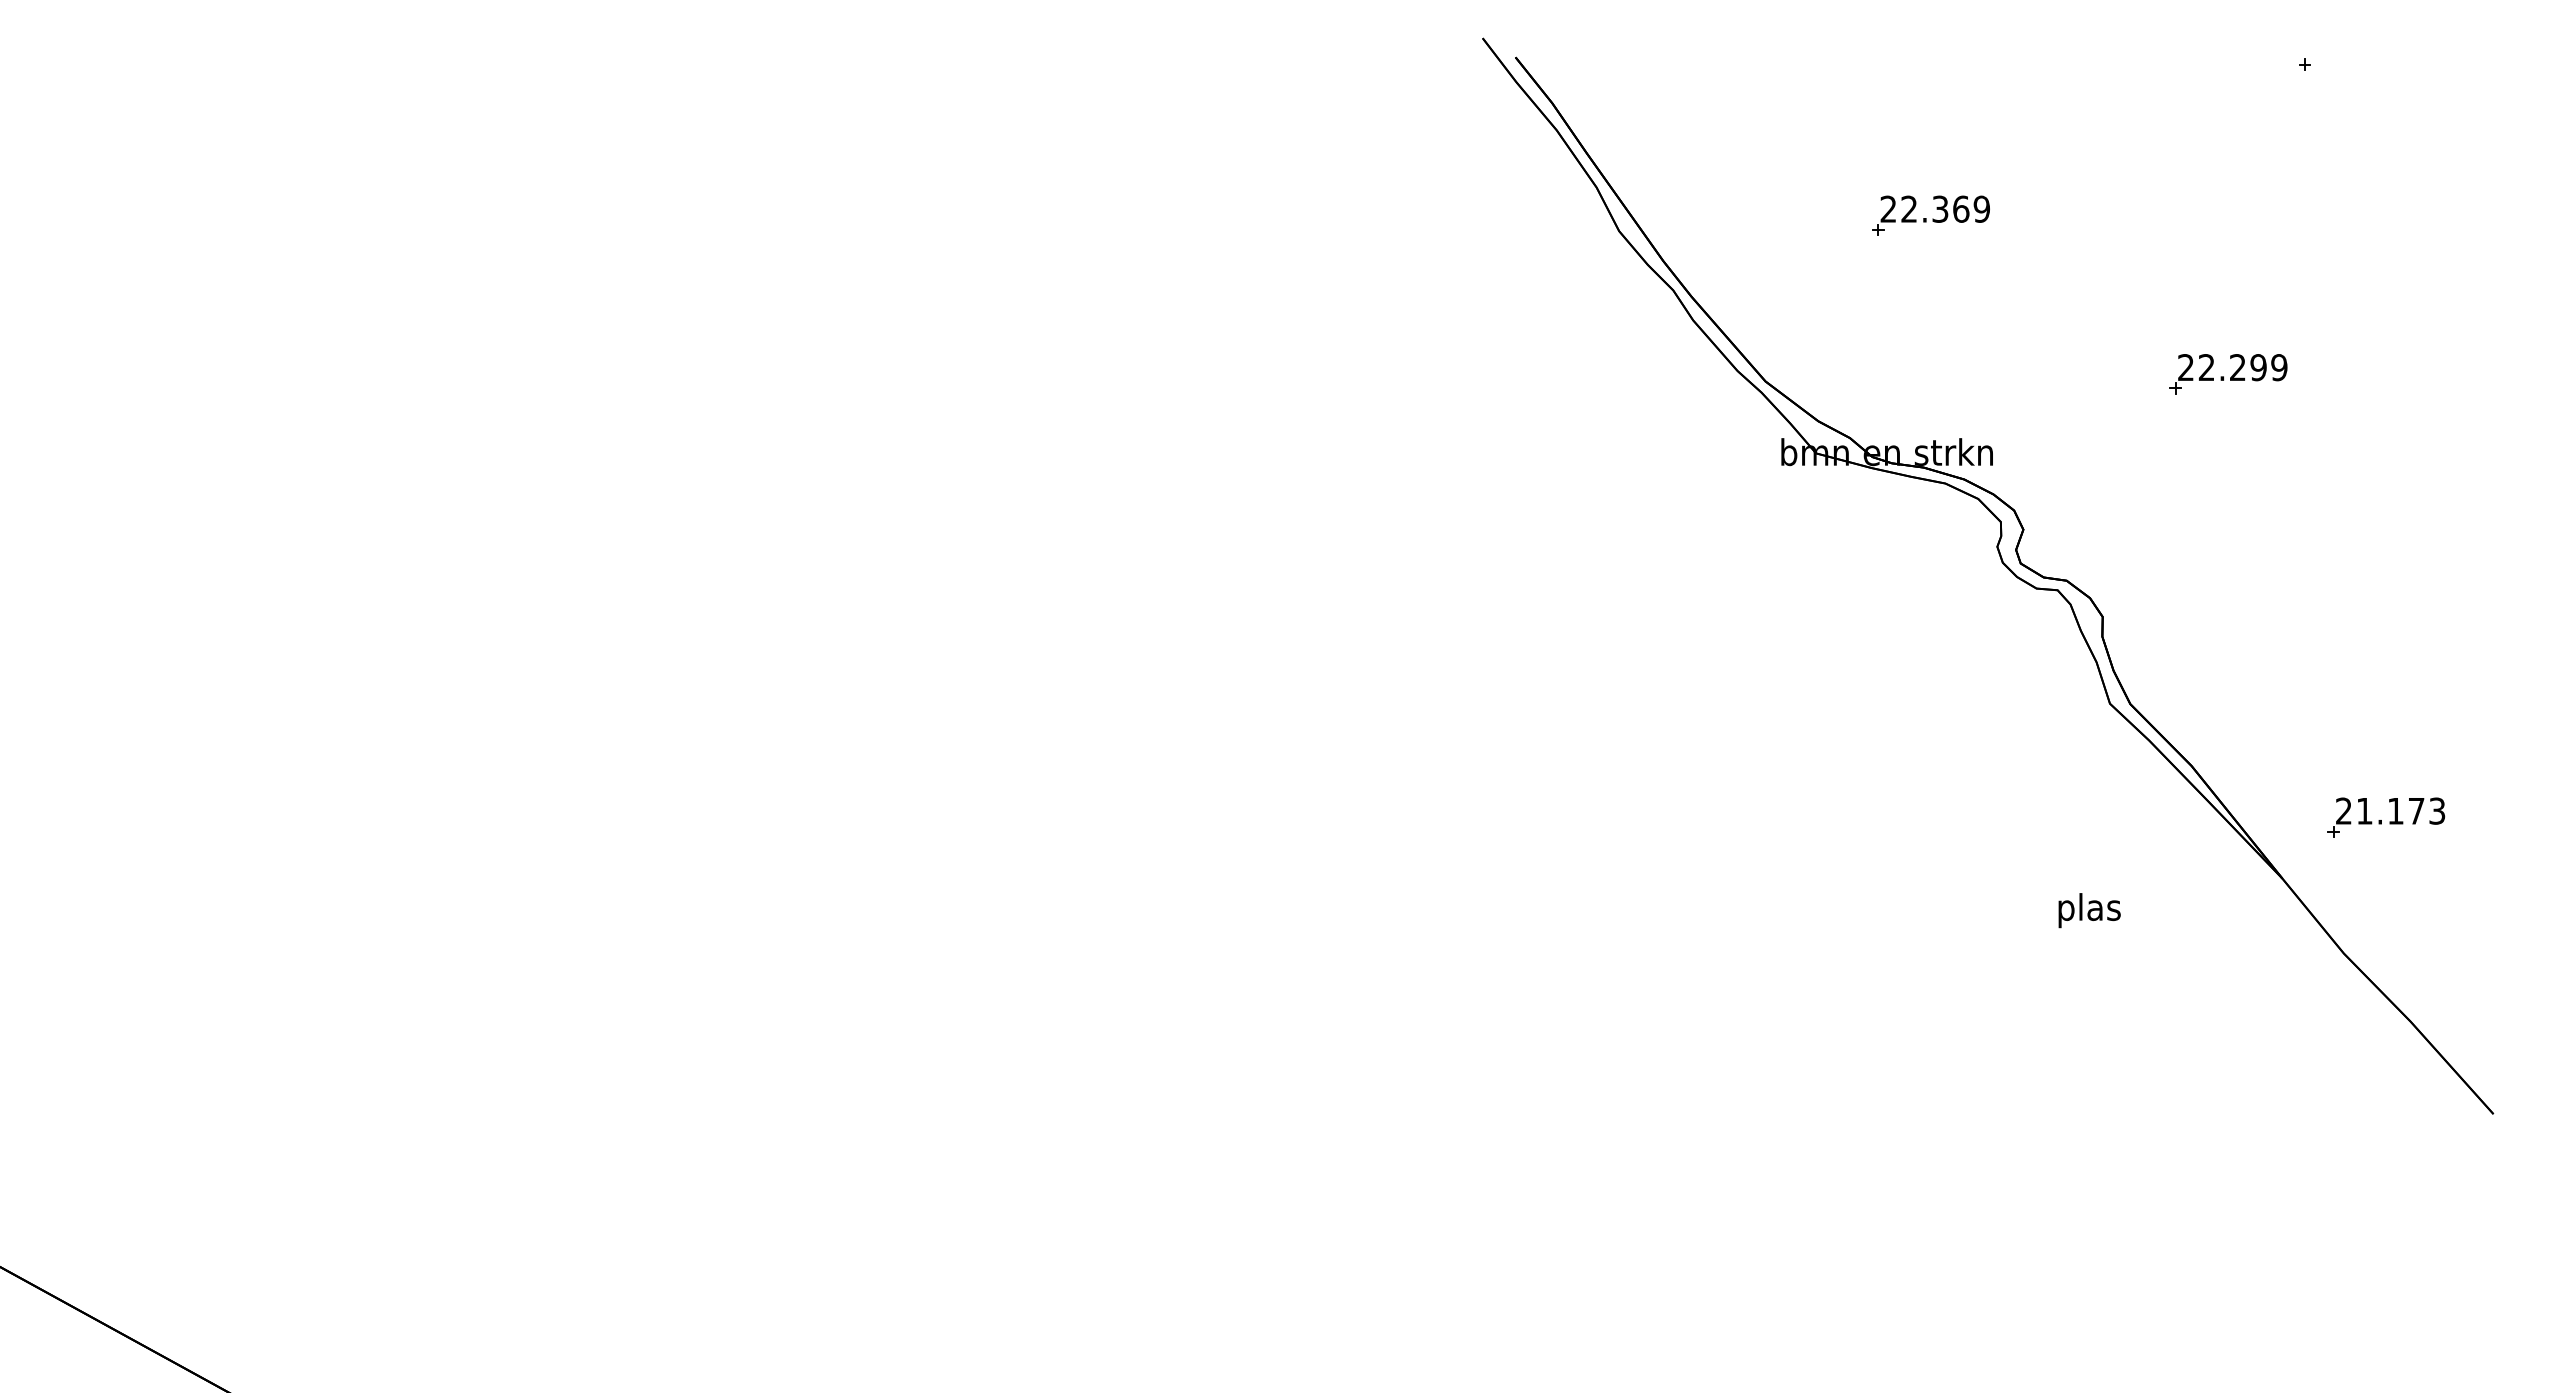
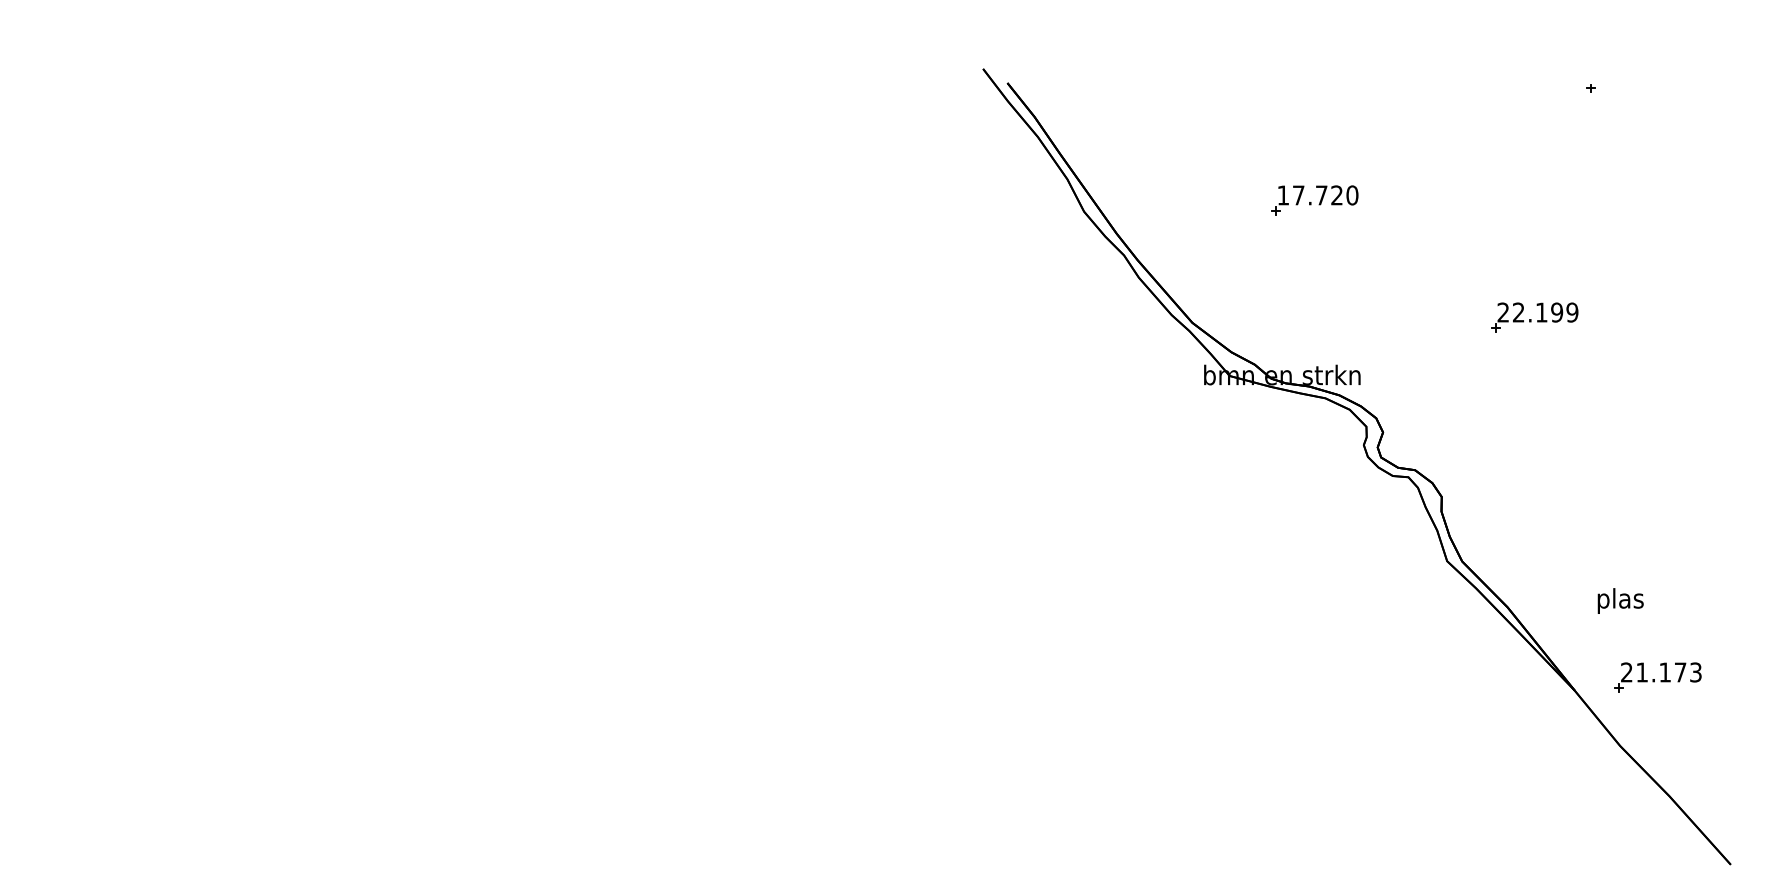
text: (1935, 208) -> (1318, 194), 22.369 -> 17.720
text: (2237, 367) -> (1541, 312), 22.299 -> 22.199
part: (2386, 817) -> (1658, 677), moved
text: (2089, 910) -> (1620, 600), moved

